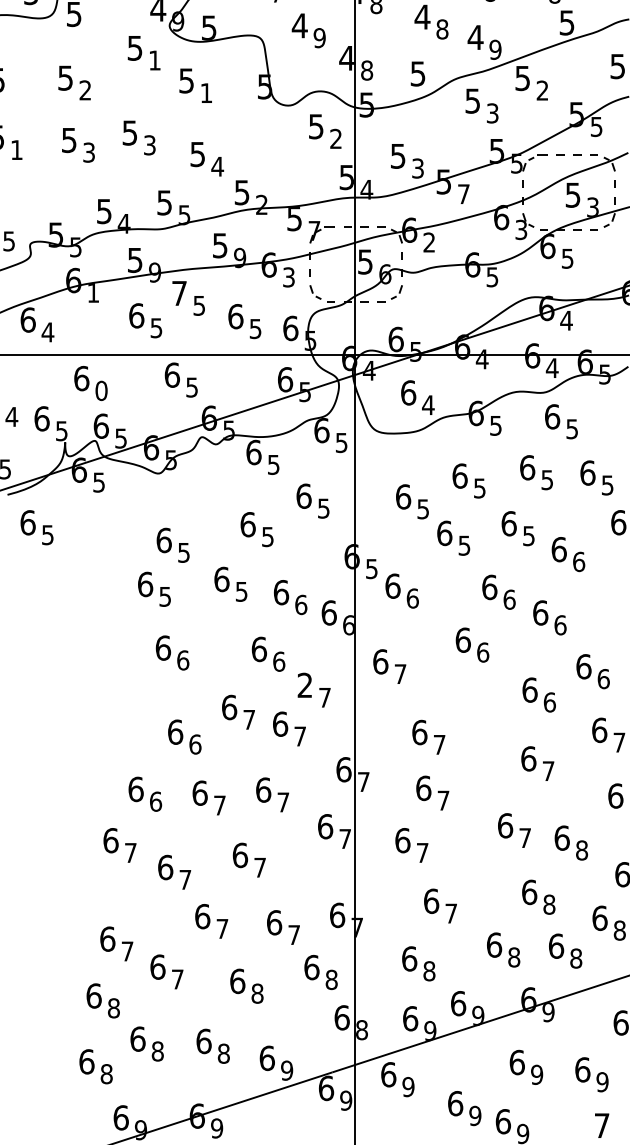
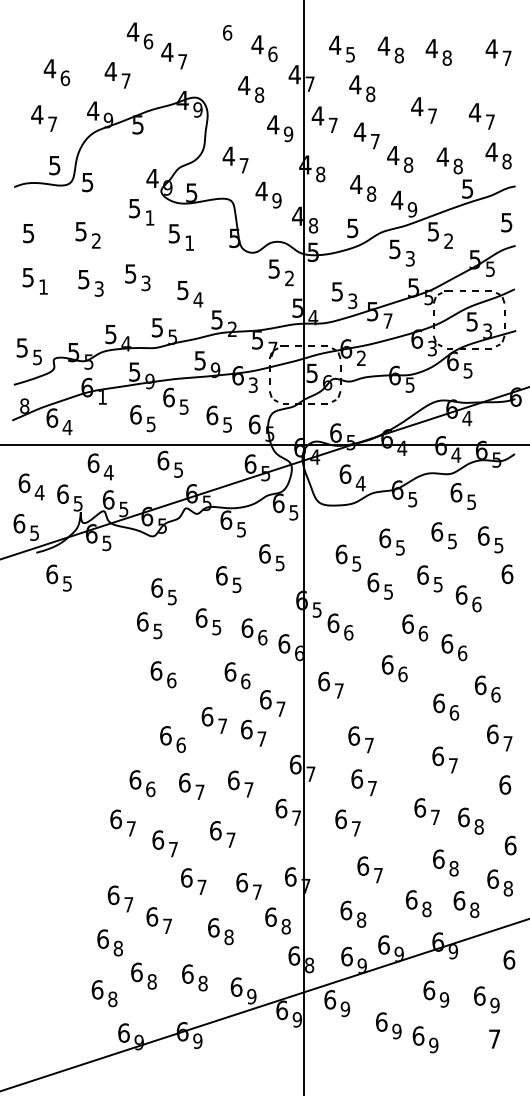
text: (178, 293) -> (168, 397), 7 -> 6
text: (101, 390) -> (108, 472), 0 -> 4
text: (304, 685) -> (265, 699), 2 -> 6

